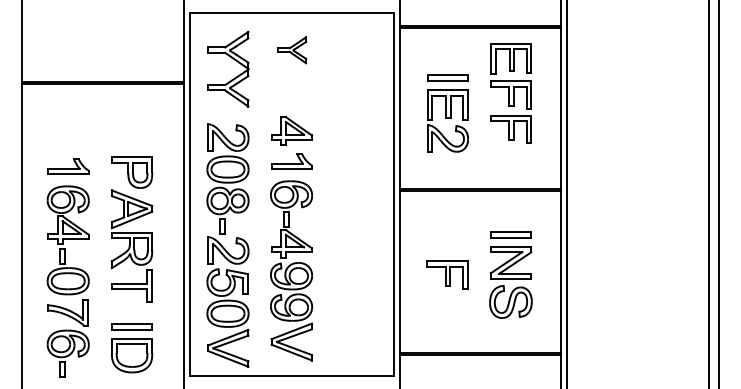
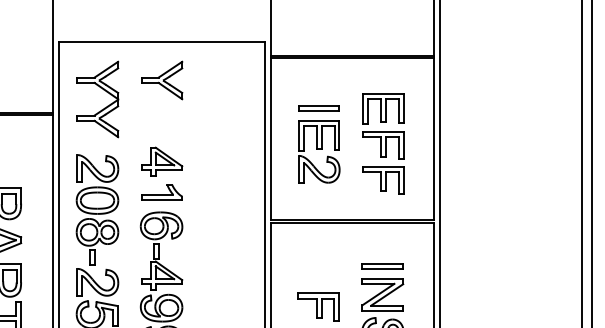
part: (292, 49) -> (162, 79), size x1.43
part: (510, 93) -> (382, 144), moved

